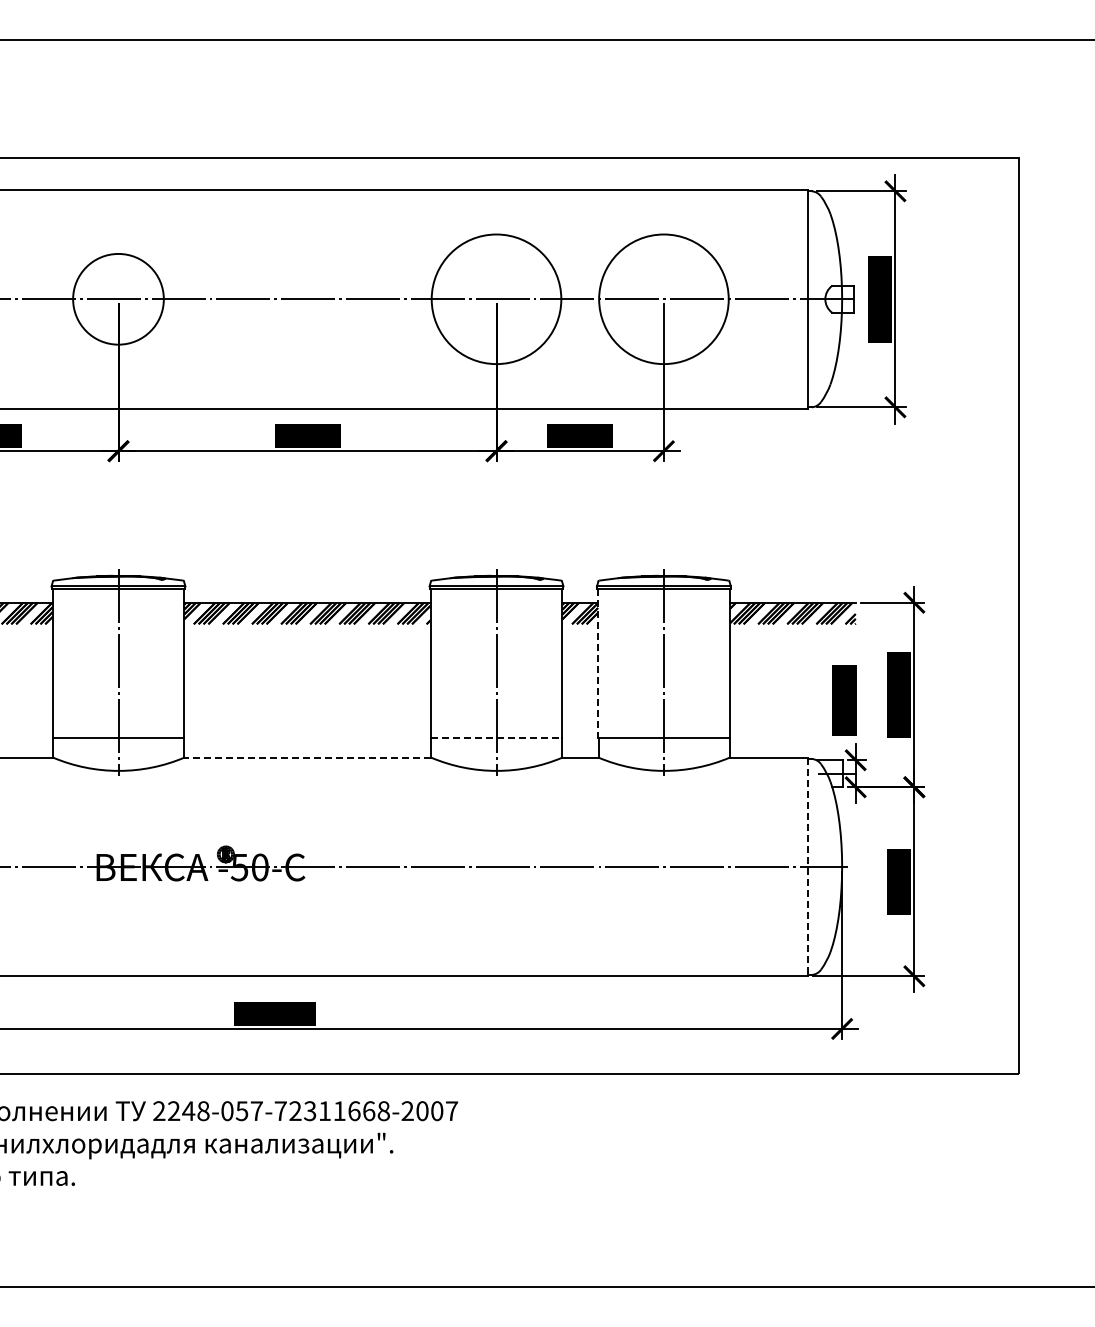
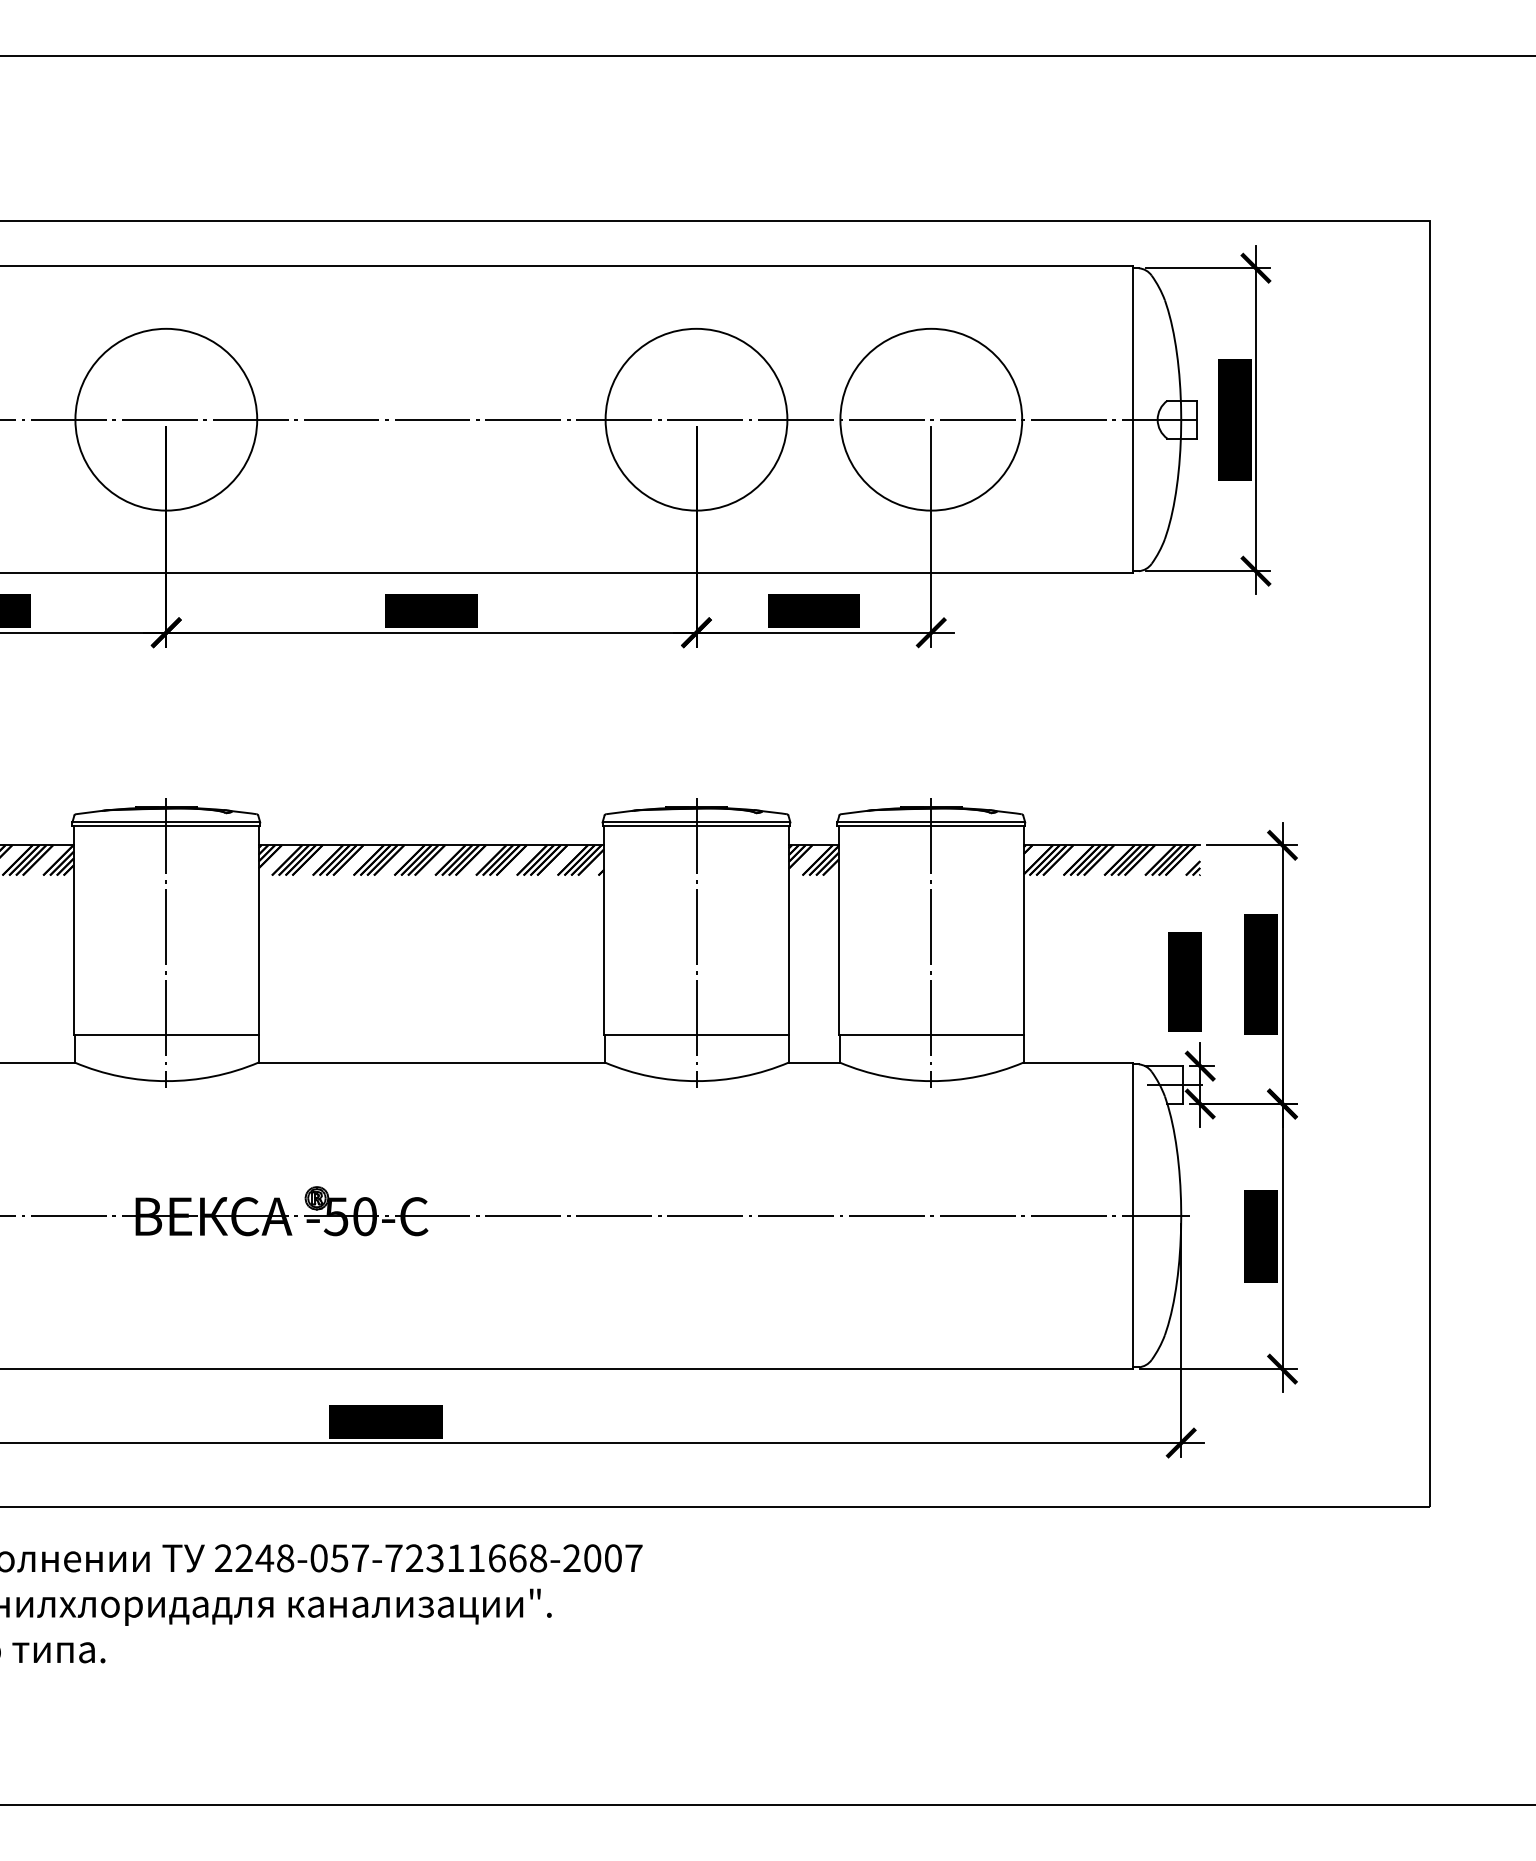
circle: (118, 299) -> (166, 419), size x1.43
line: (598, 663) -> (839, 930), dashed -> solid
line: (496, 737) -> (696, 1034), dashed -> solid
line: (307, 757) -> (431, 1062), dashed -> solid
line: (807, 867) -> (1132, 1216), dashed -> solid

